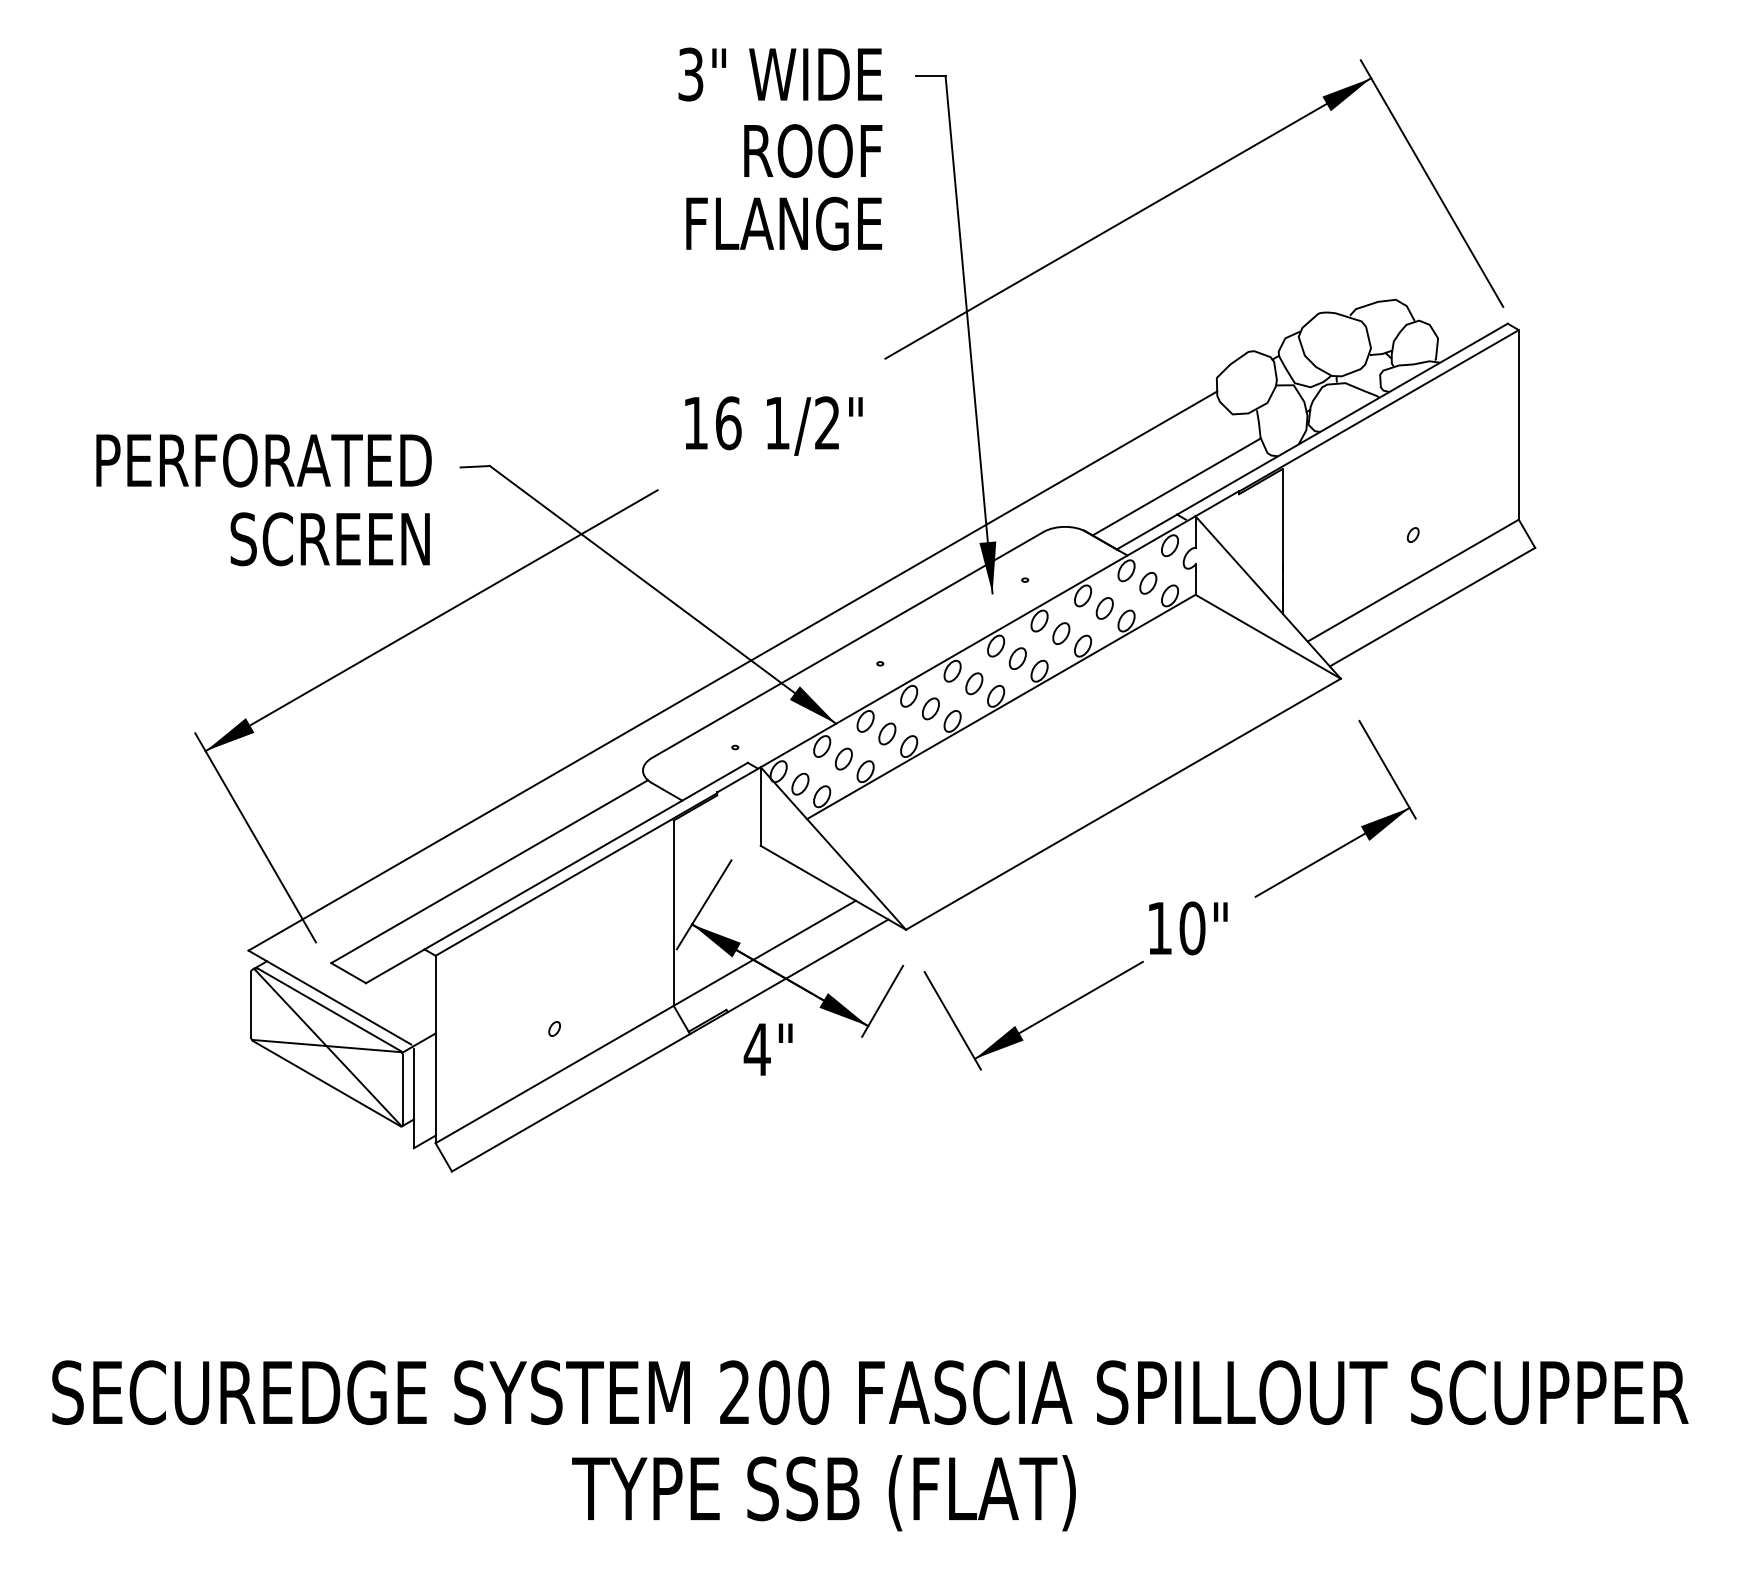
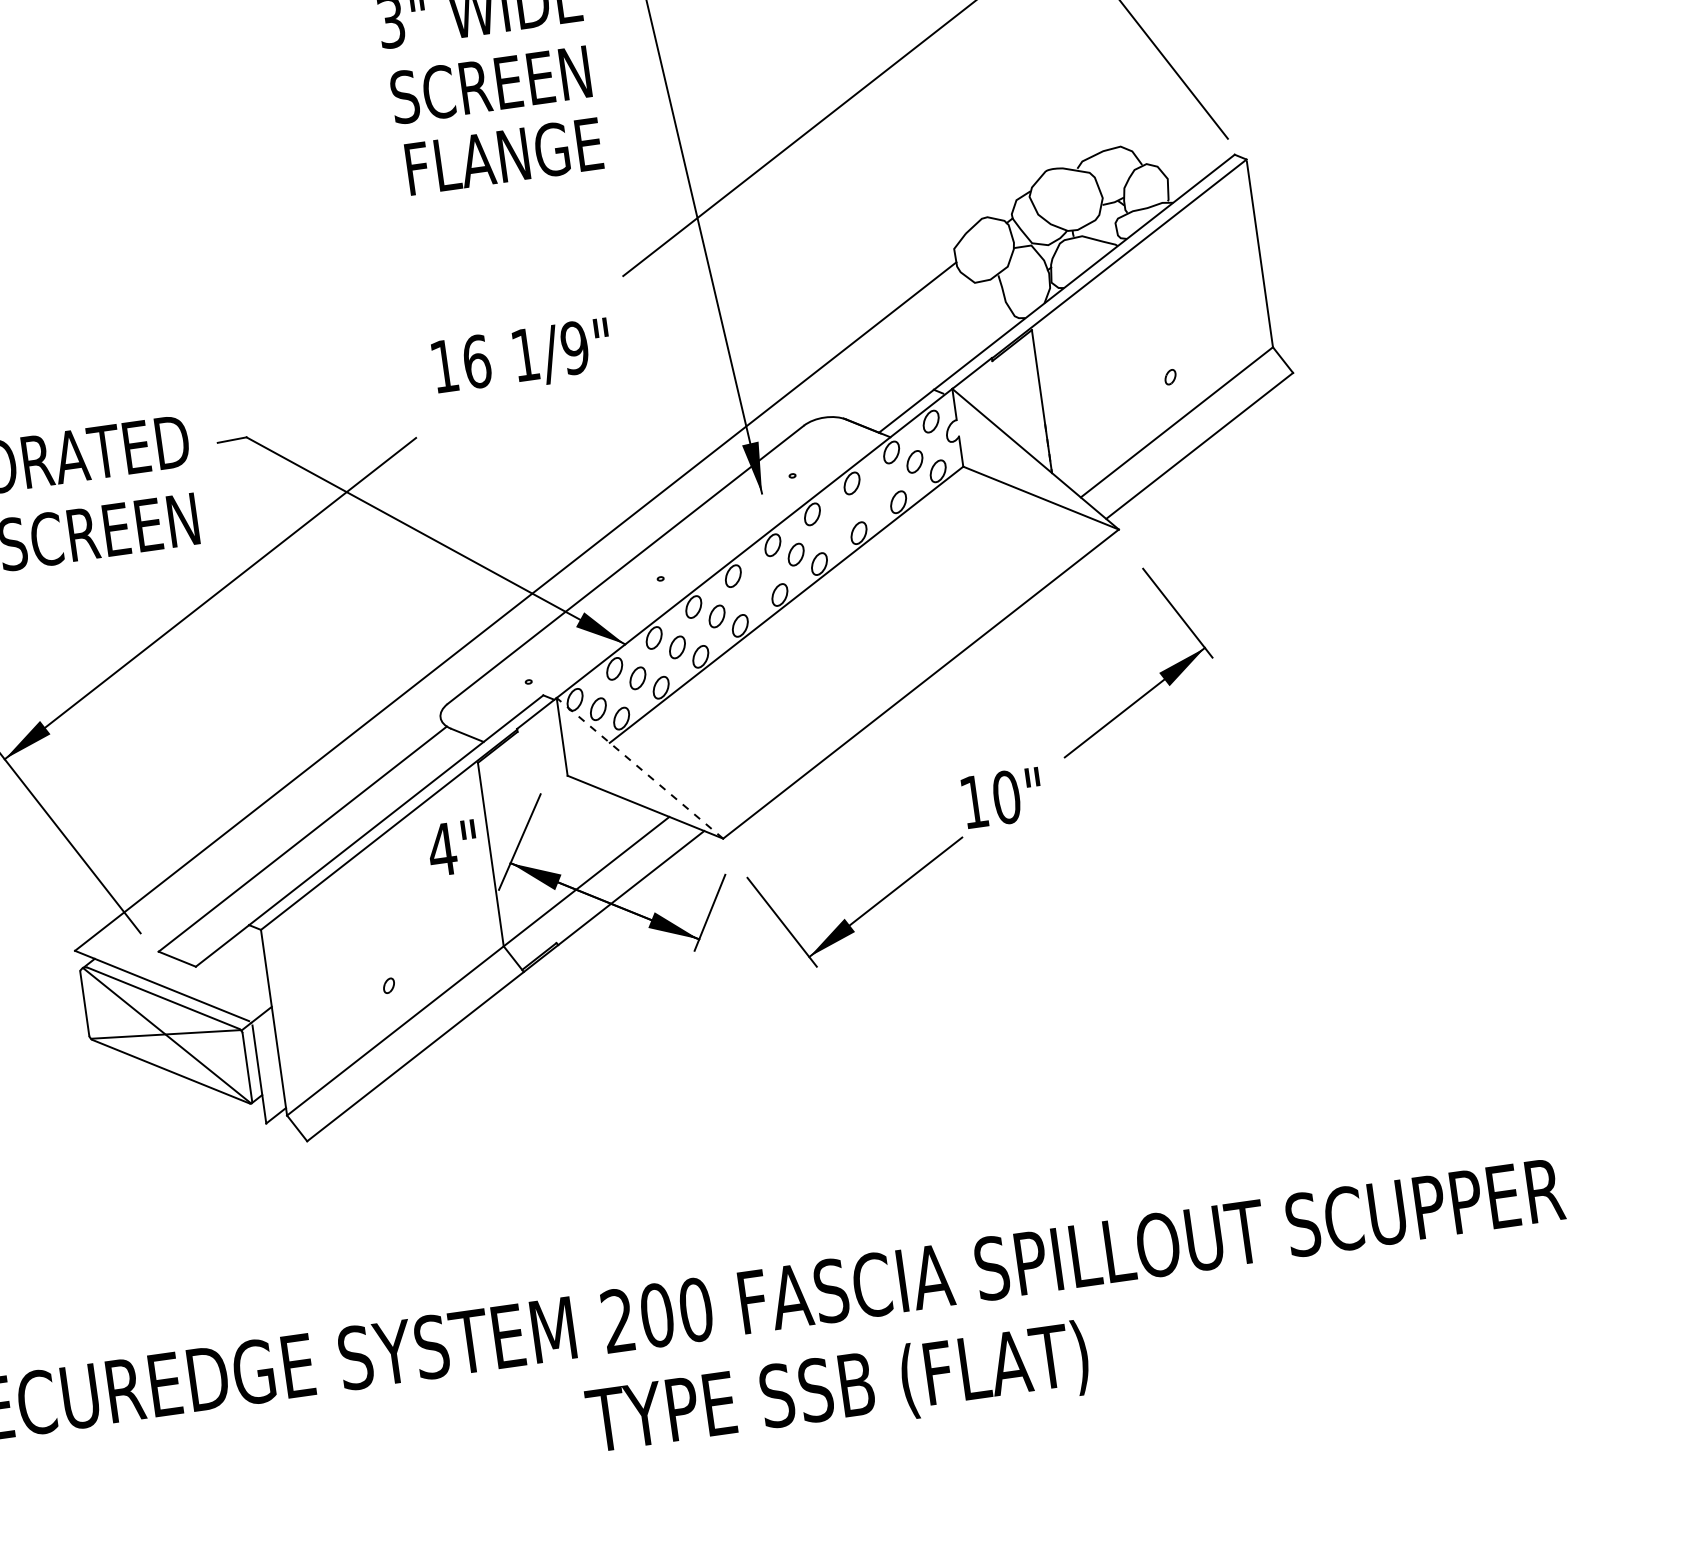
text: (781, 150) -> (491, 84), ROOF -> SCREEN
text: (827, 423) -> (574, 348), 1/2" -> 1/9"
line: (1176, 486) -> (929, 362), removed
circle: (1104, 608) -> (875, 492), removed
circle: (1061, 633) -> (835, 523), removed
circle: (974, 683) -> (756, 585), removed
line: (833, 848) -> (640, 768), solid -> dashed
text: (767, 1049) -> (452, 848), moved
text: (823, 1493) -> (837, 1391), moved

